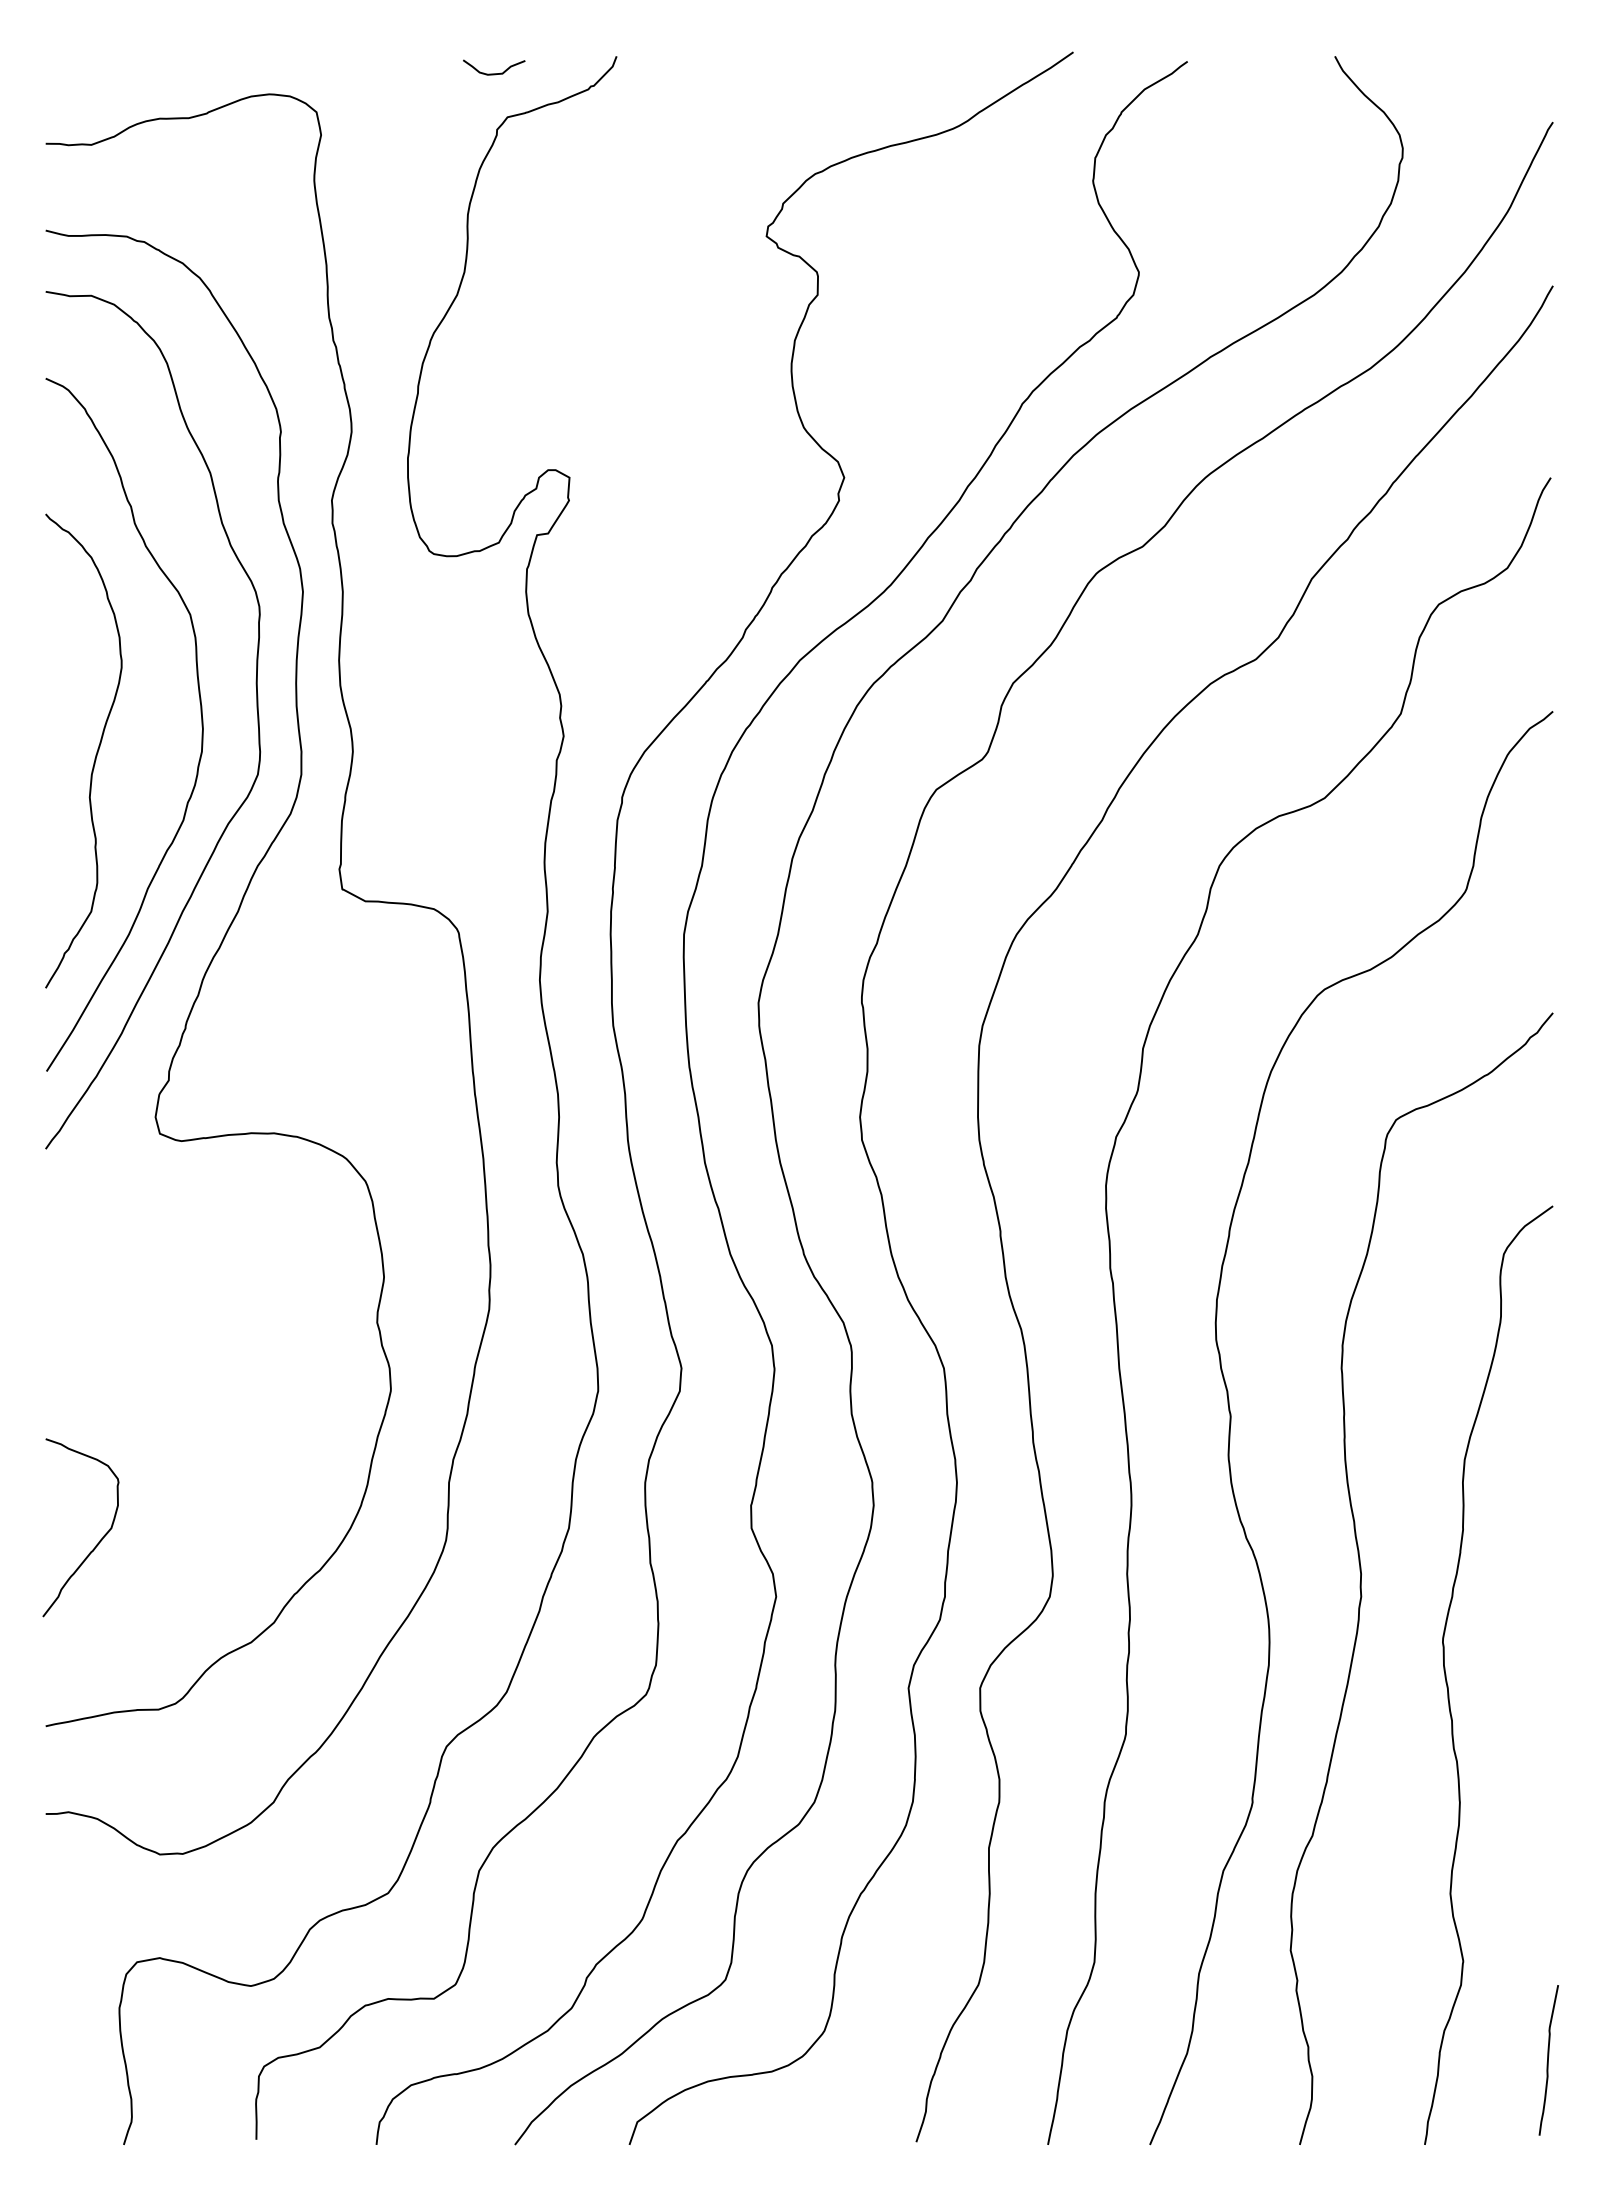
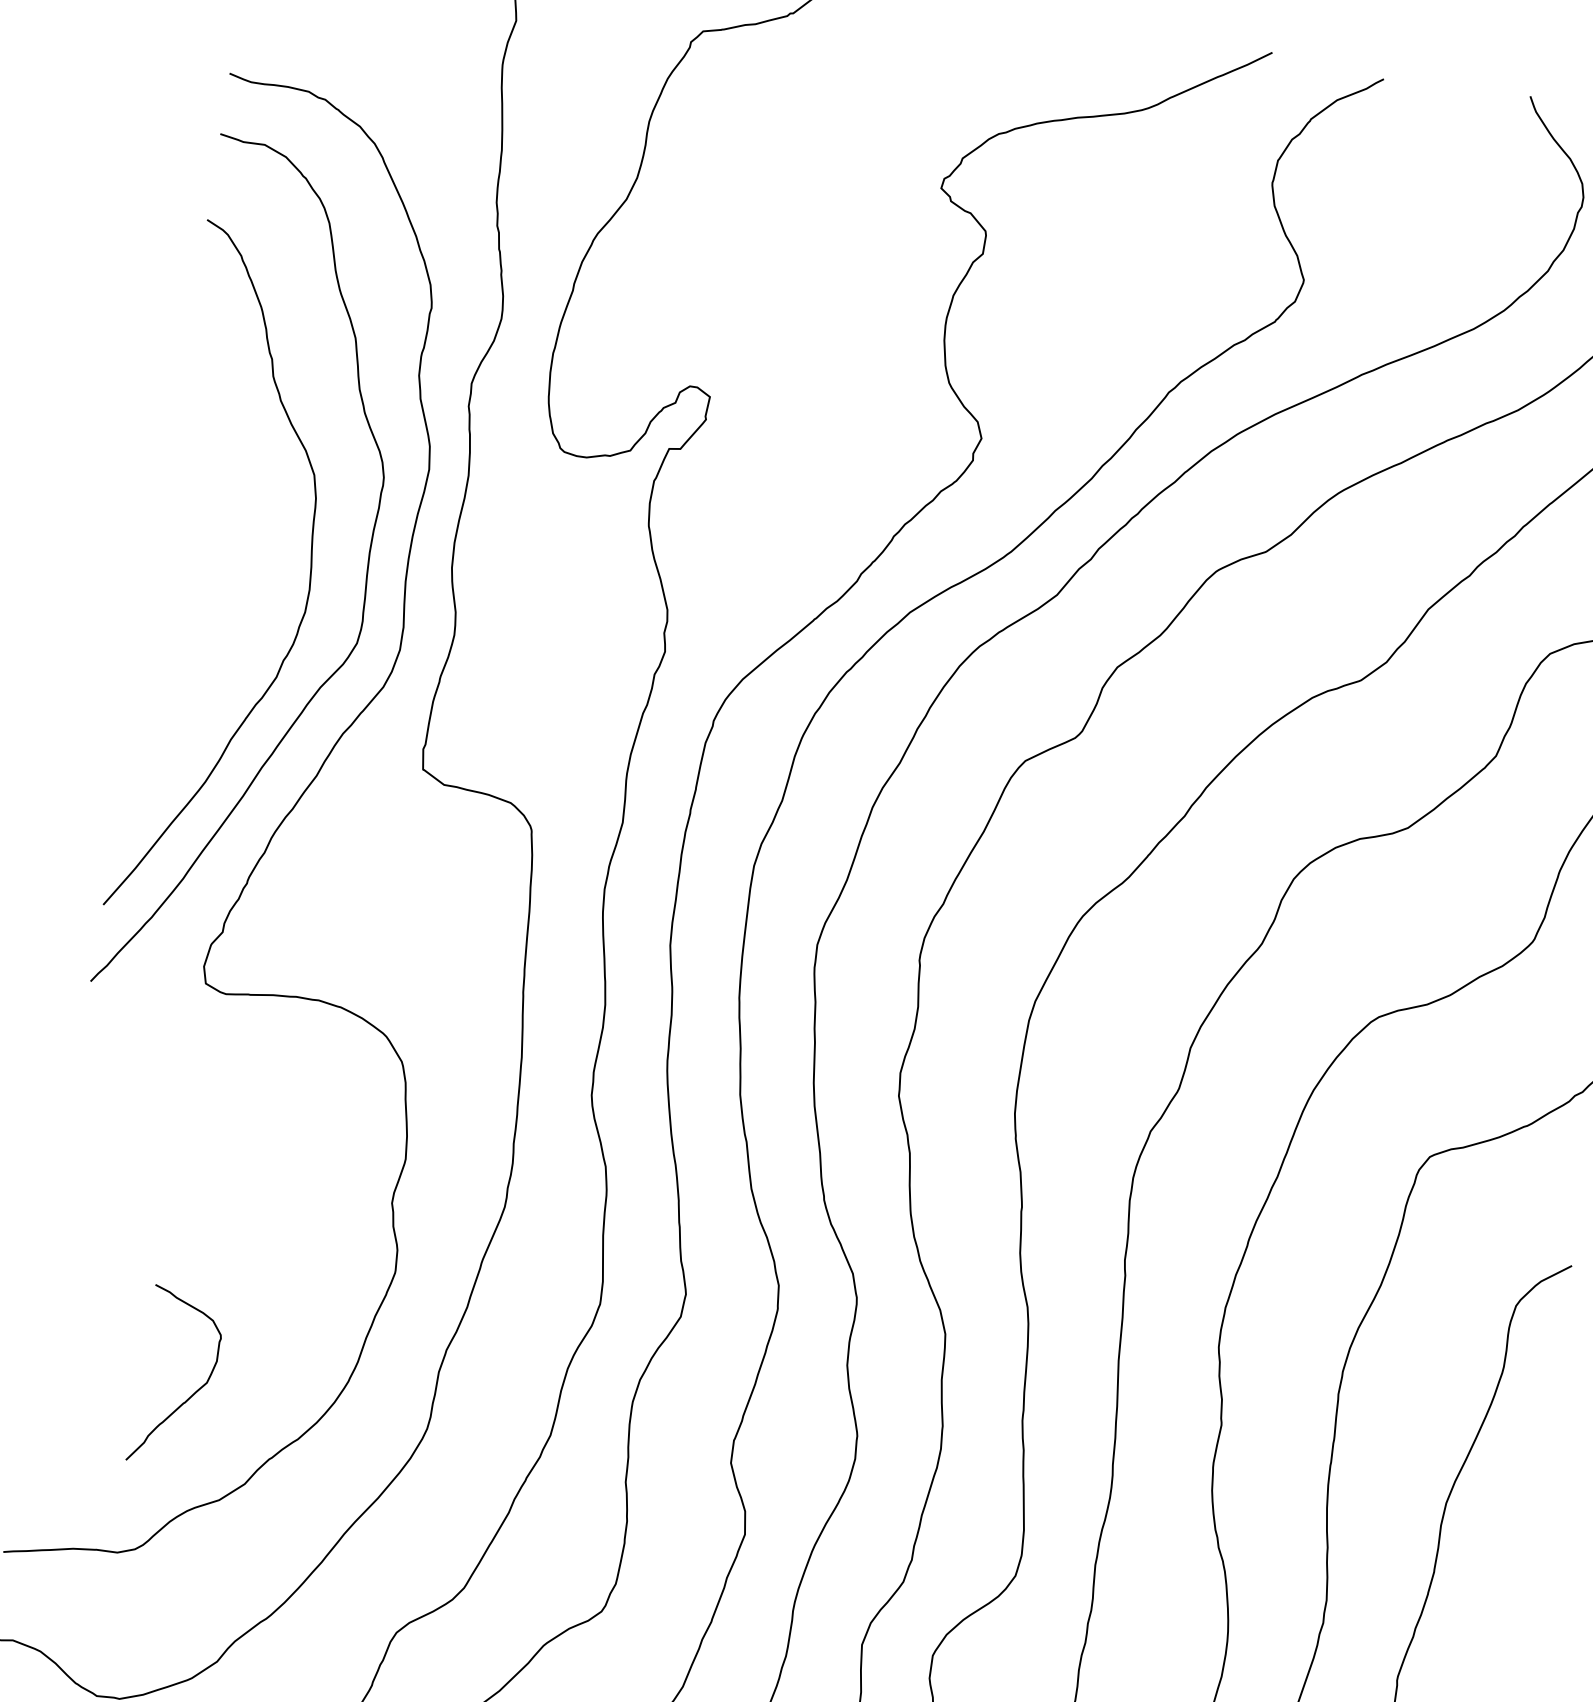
curve: (95, 754) -> (199, 598), removed
curve: (99, 1540) -> (193, 1393), moved

